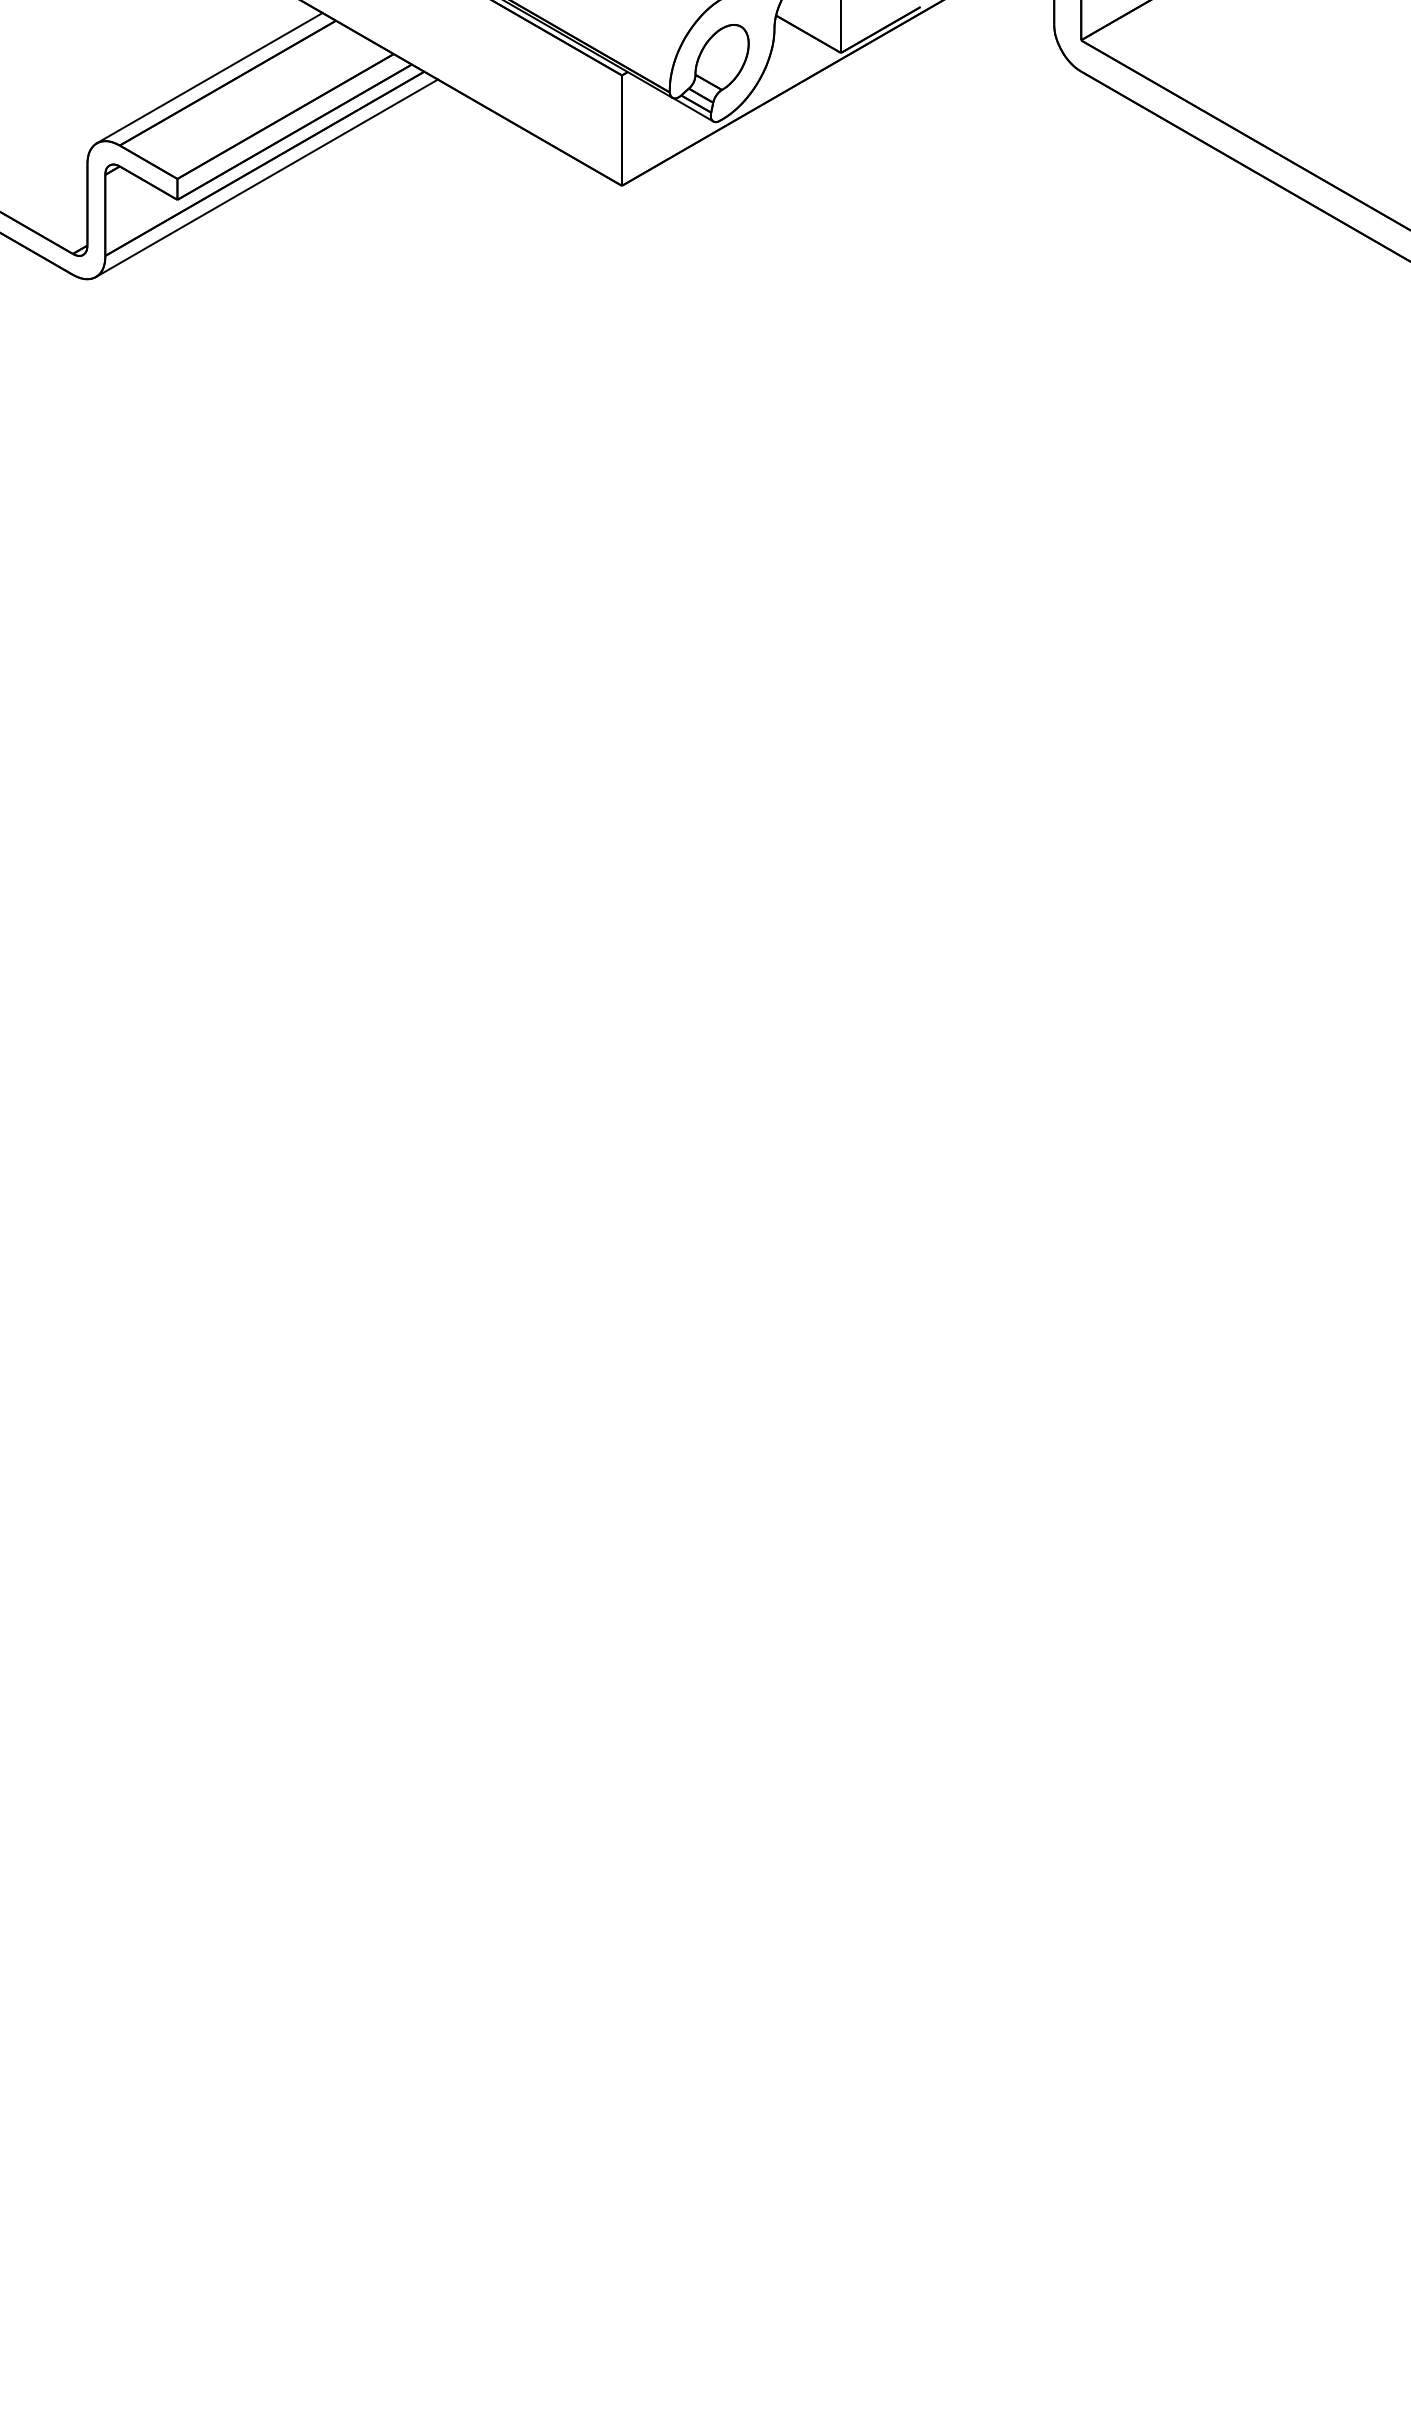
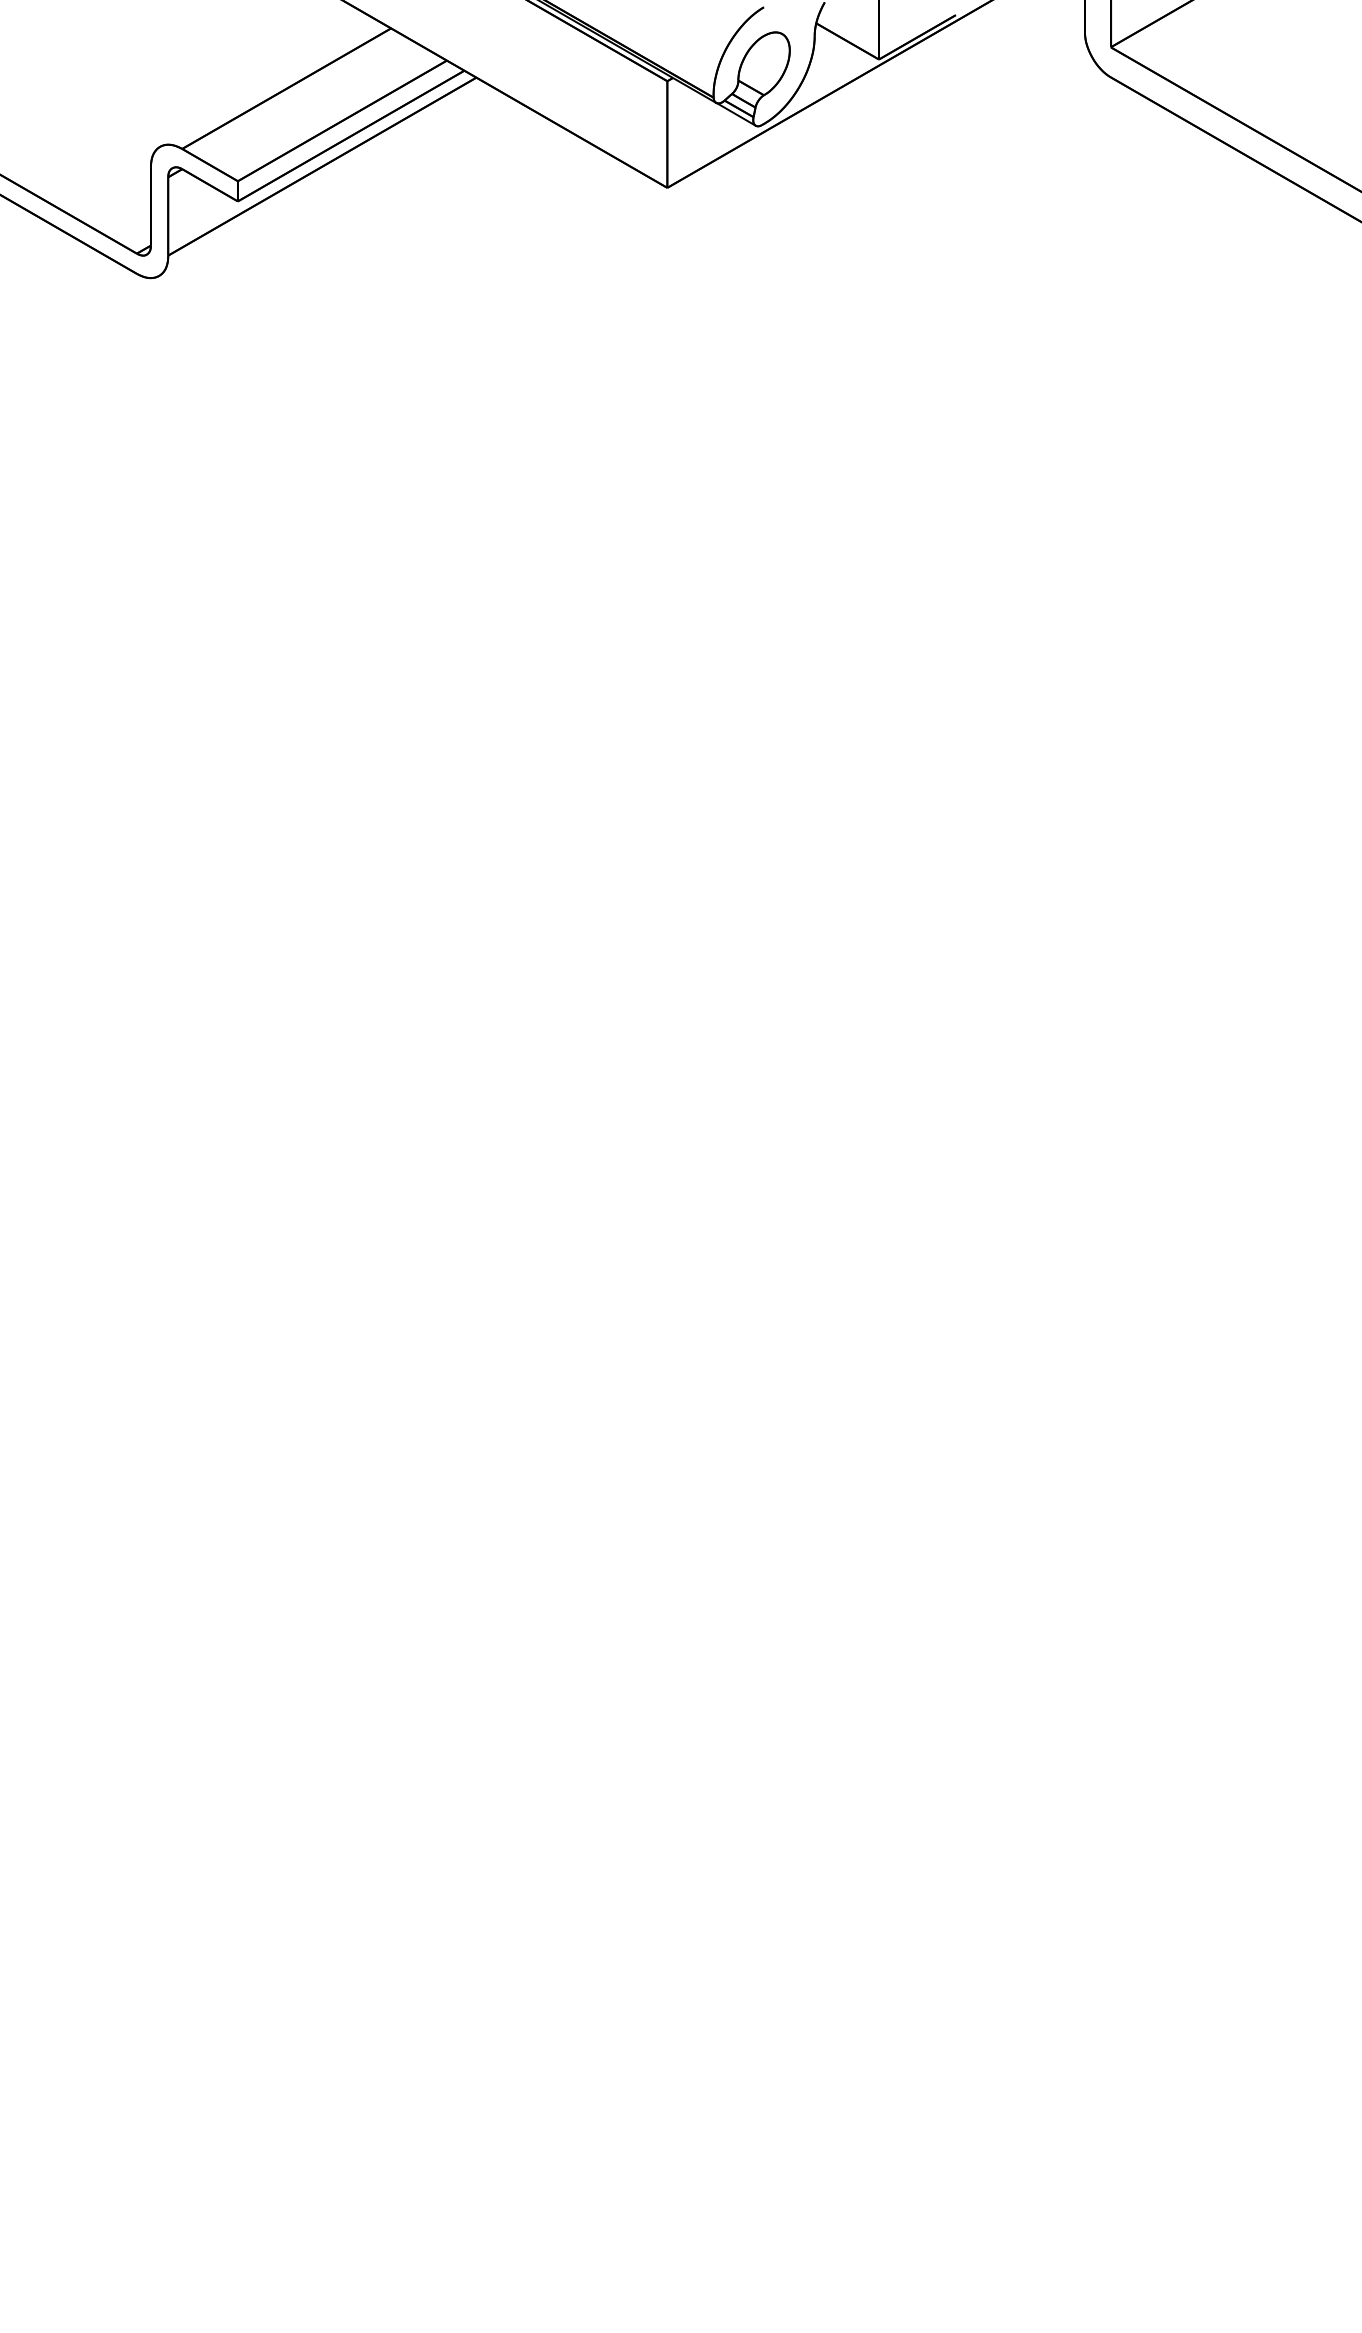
line: (209, 77) -> (268, 83), removed
line: (266, 178) -> (323, 180), removed

